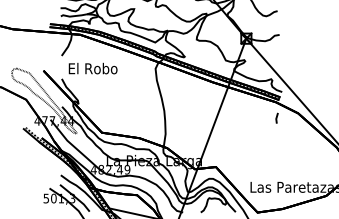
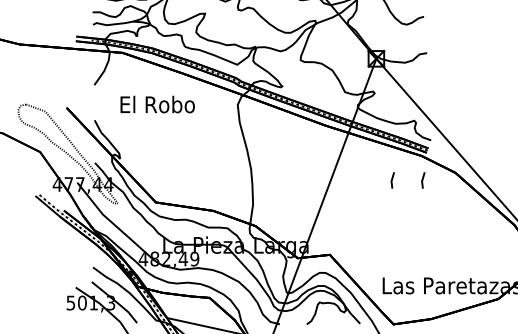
text: (92, 68) -> (156, 104), moved
line: (256, 117) -> (391, 179), added

